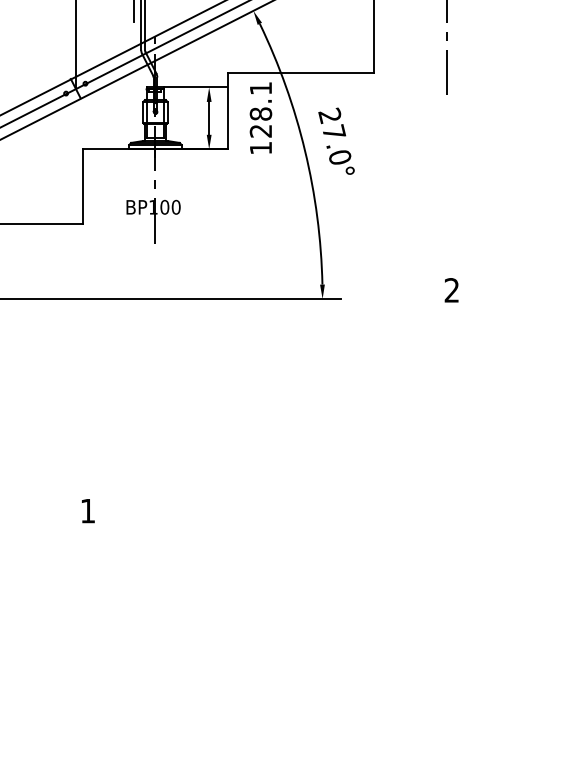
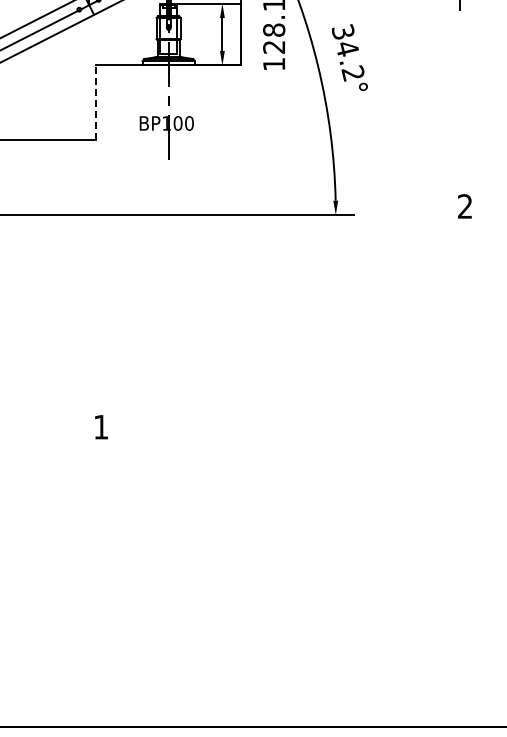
text: (334, 136) -> (347, 52), 27.0° -> 34.2°
line: (82, 186) -> (95, 102), solid -> dashed

